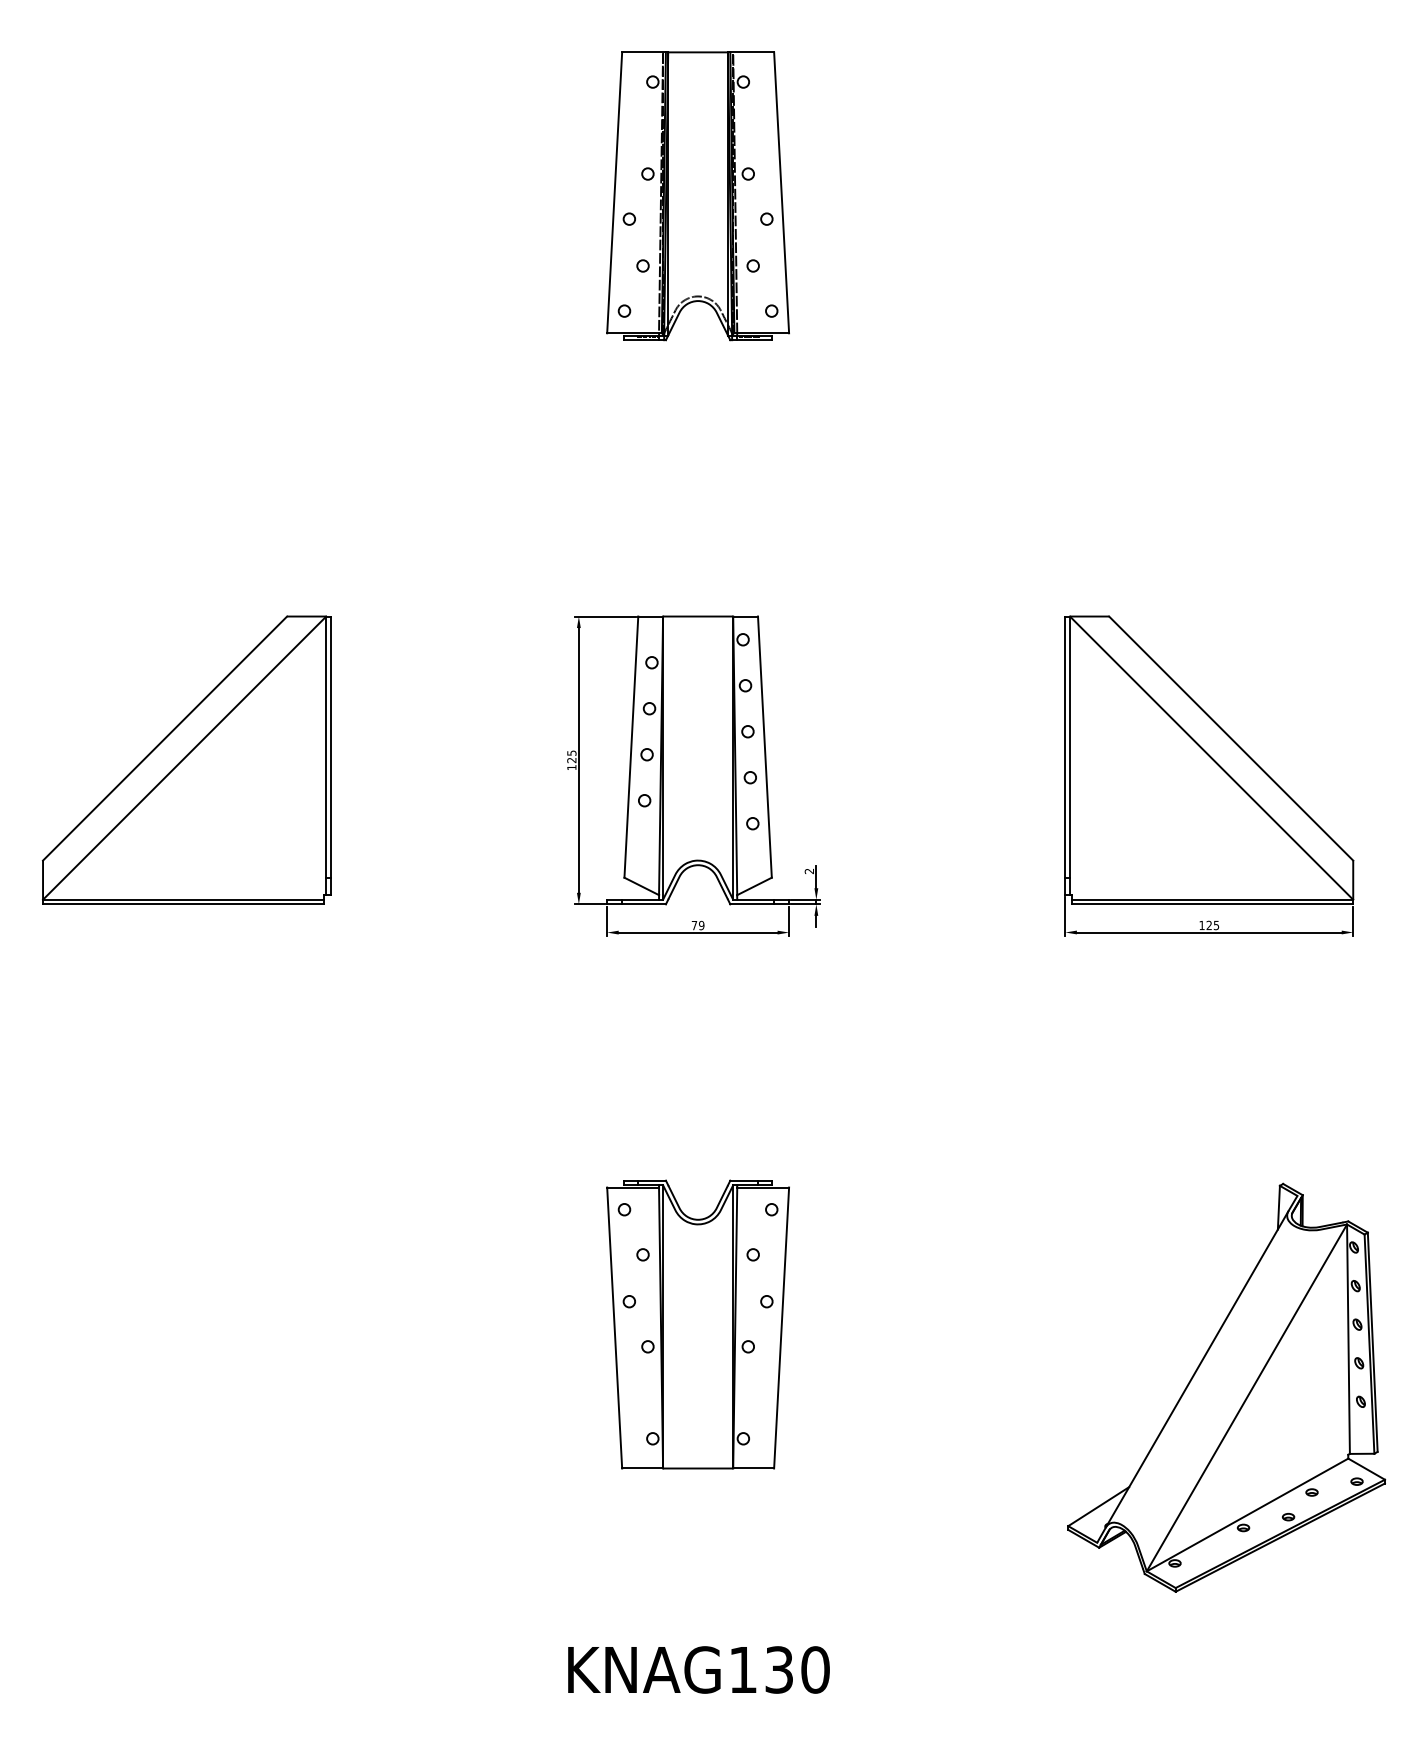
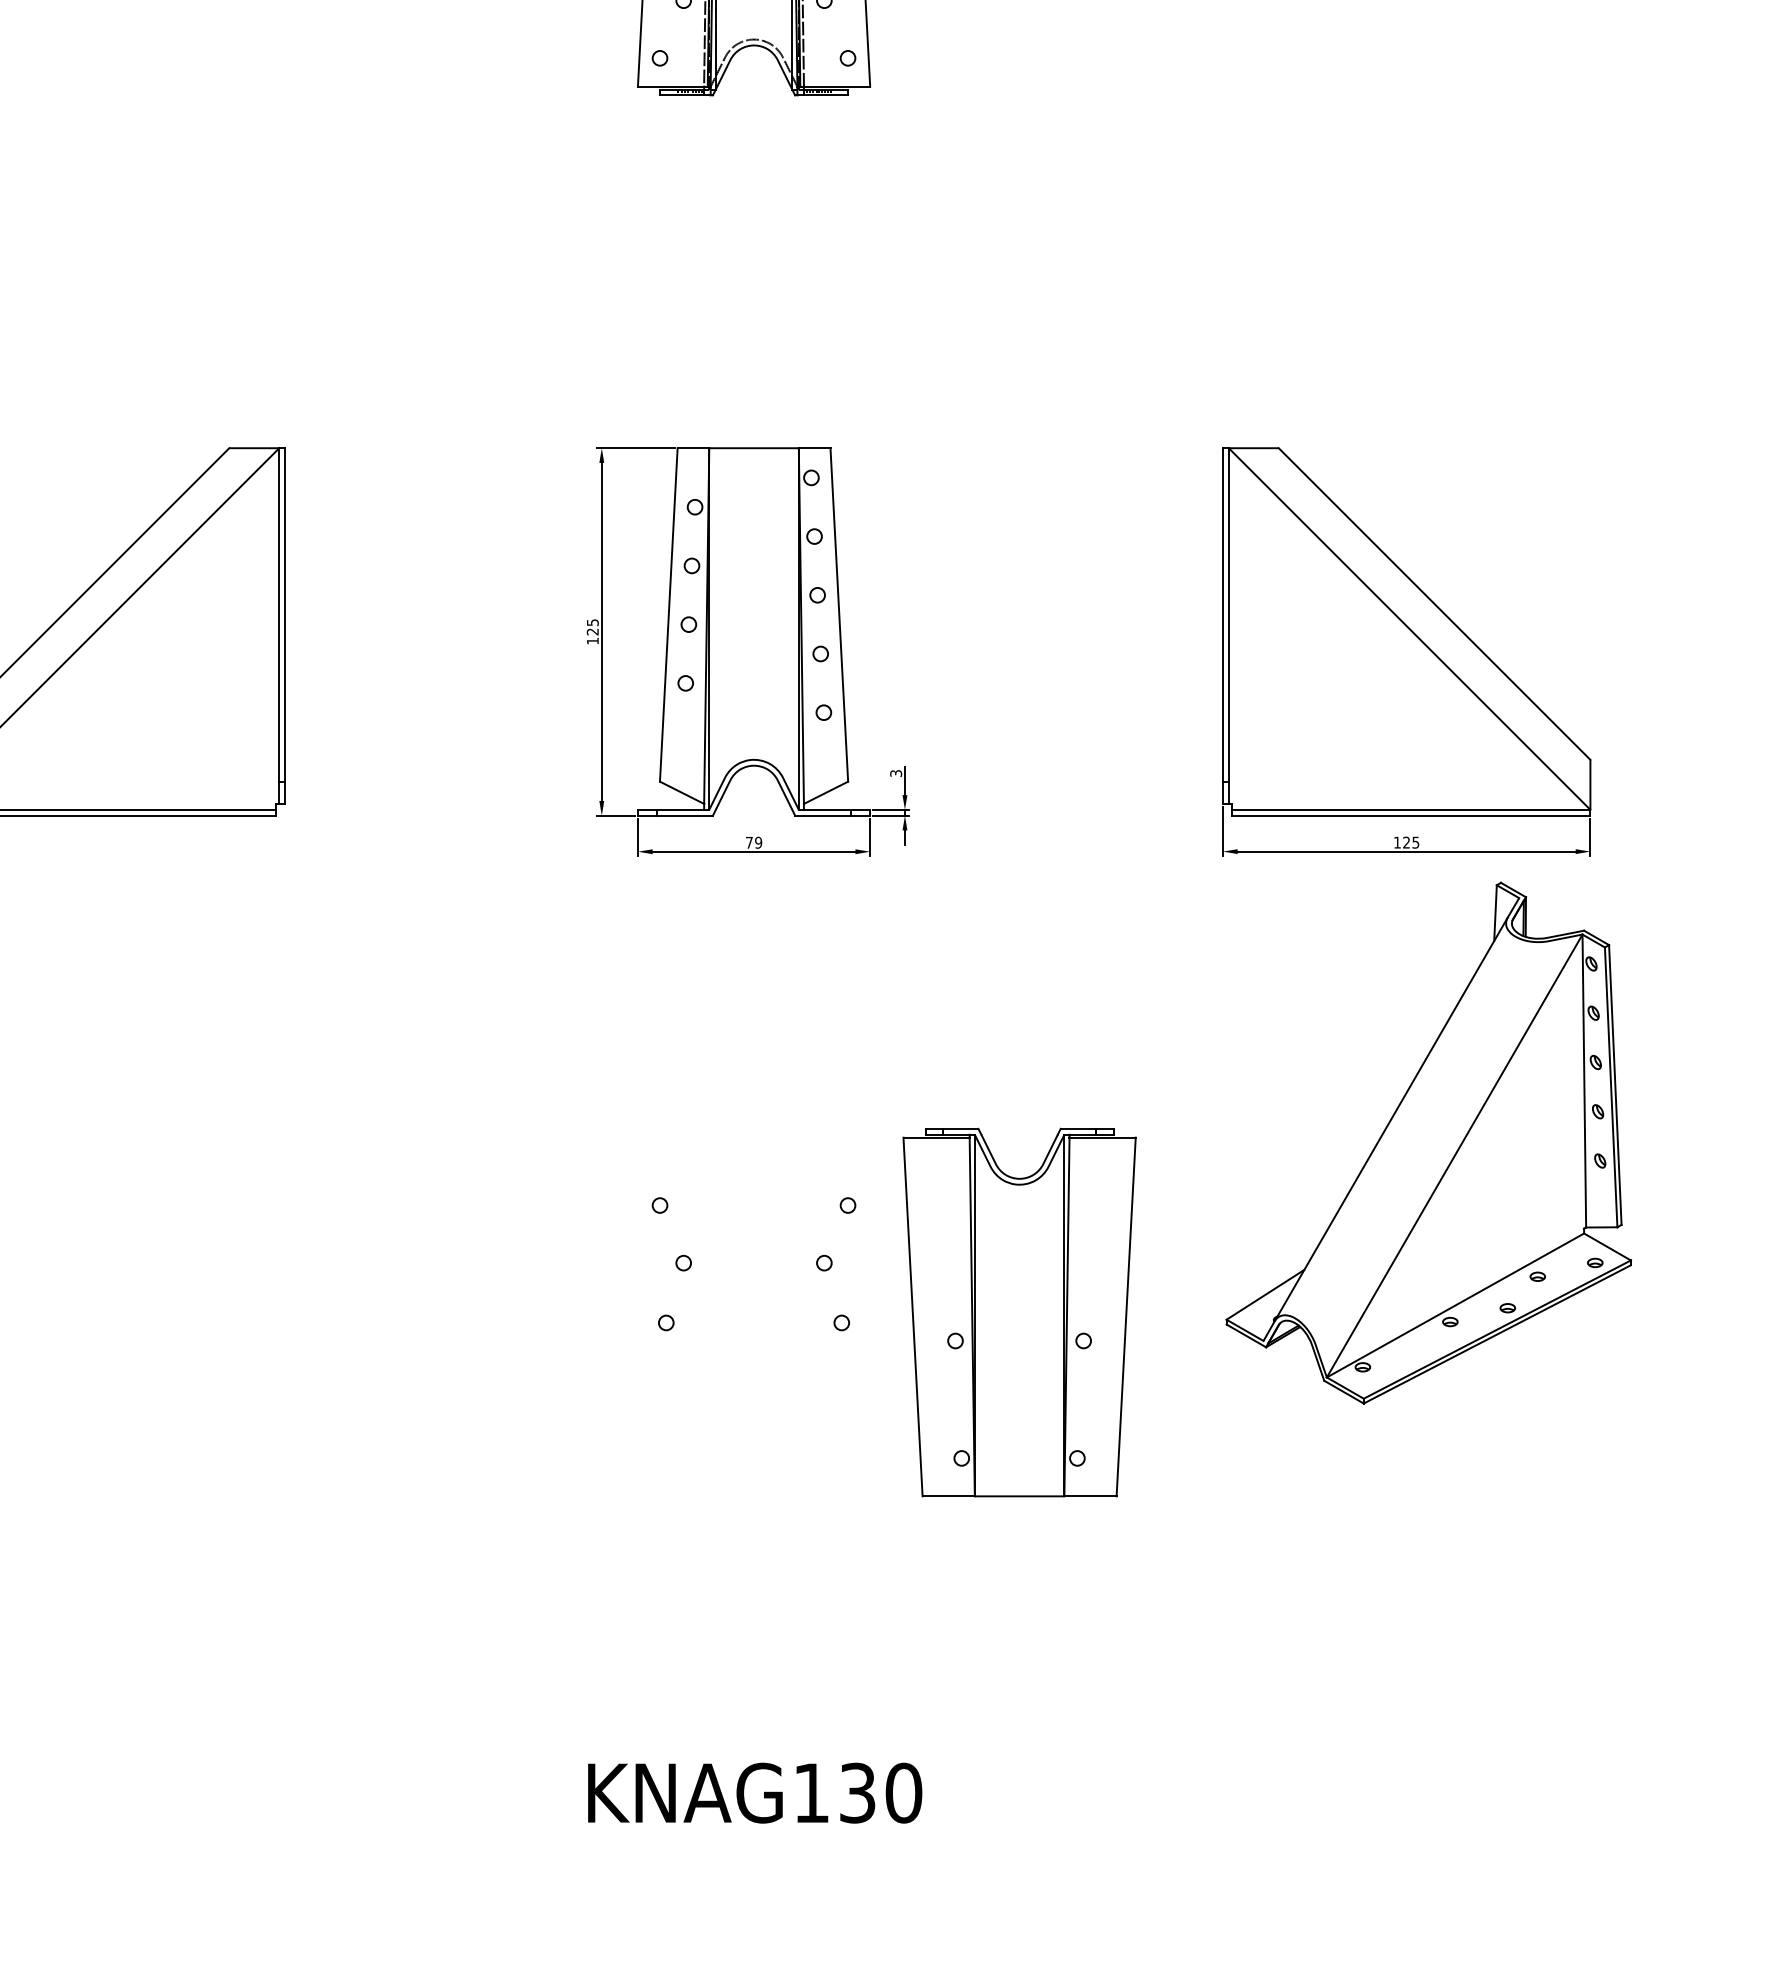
text: (809, 870) -> (896, 772), 2 -> 3
part: (697, 1324) -> (1018, 1312), moved
part: (1226, 1387) -> (1428, 1142), moved

